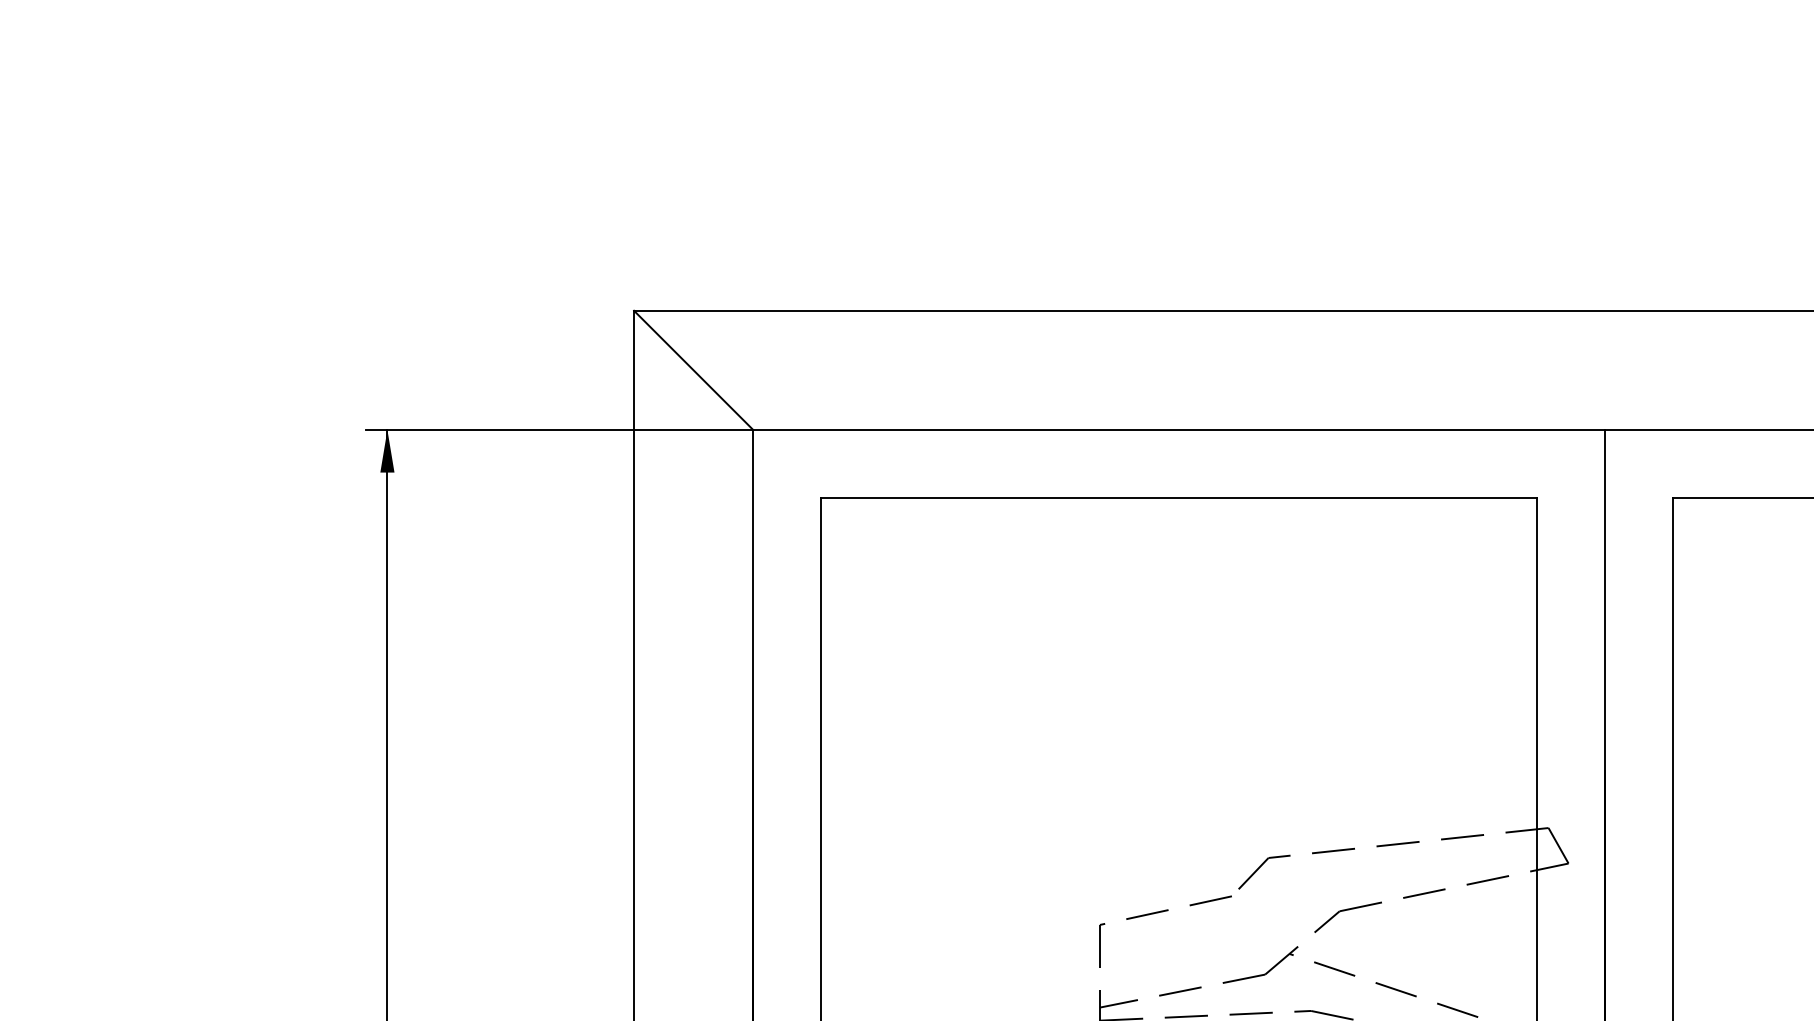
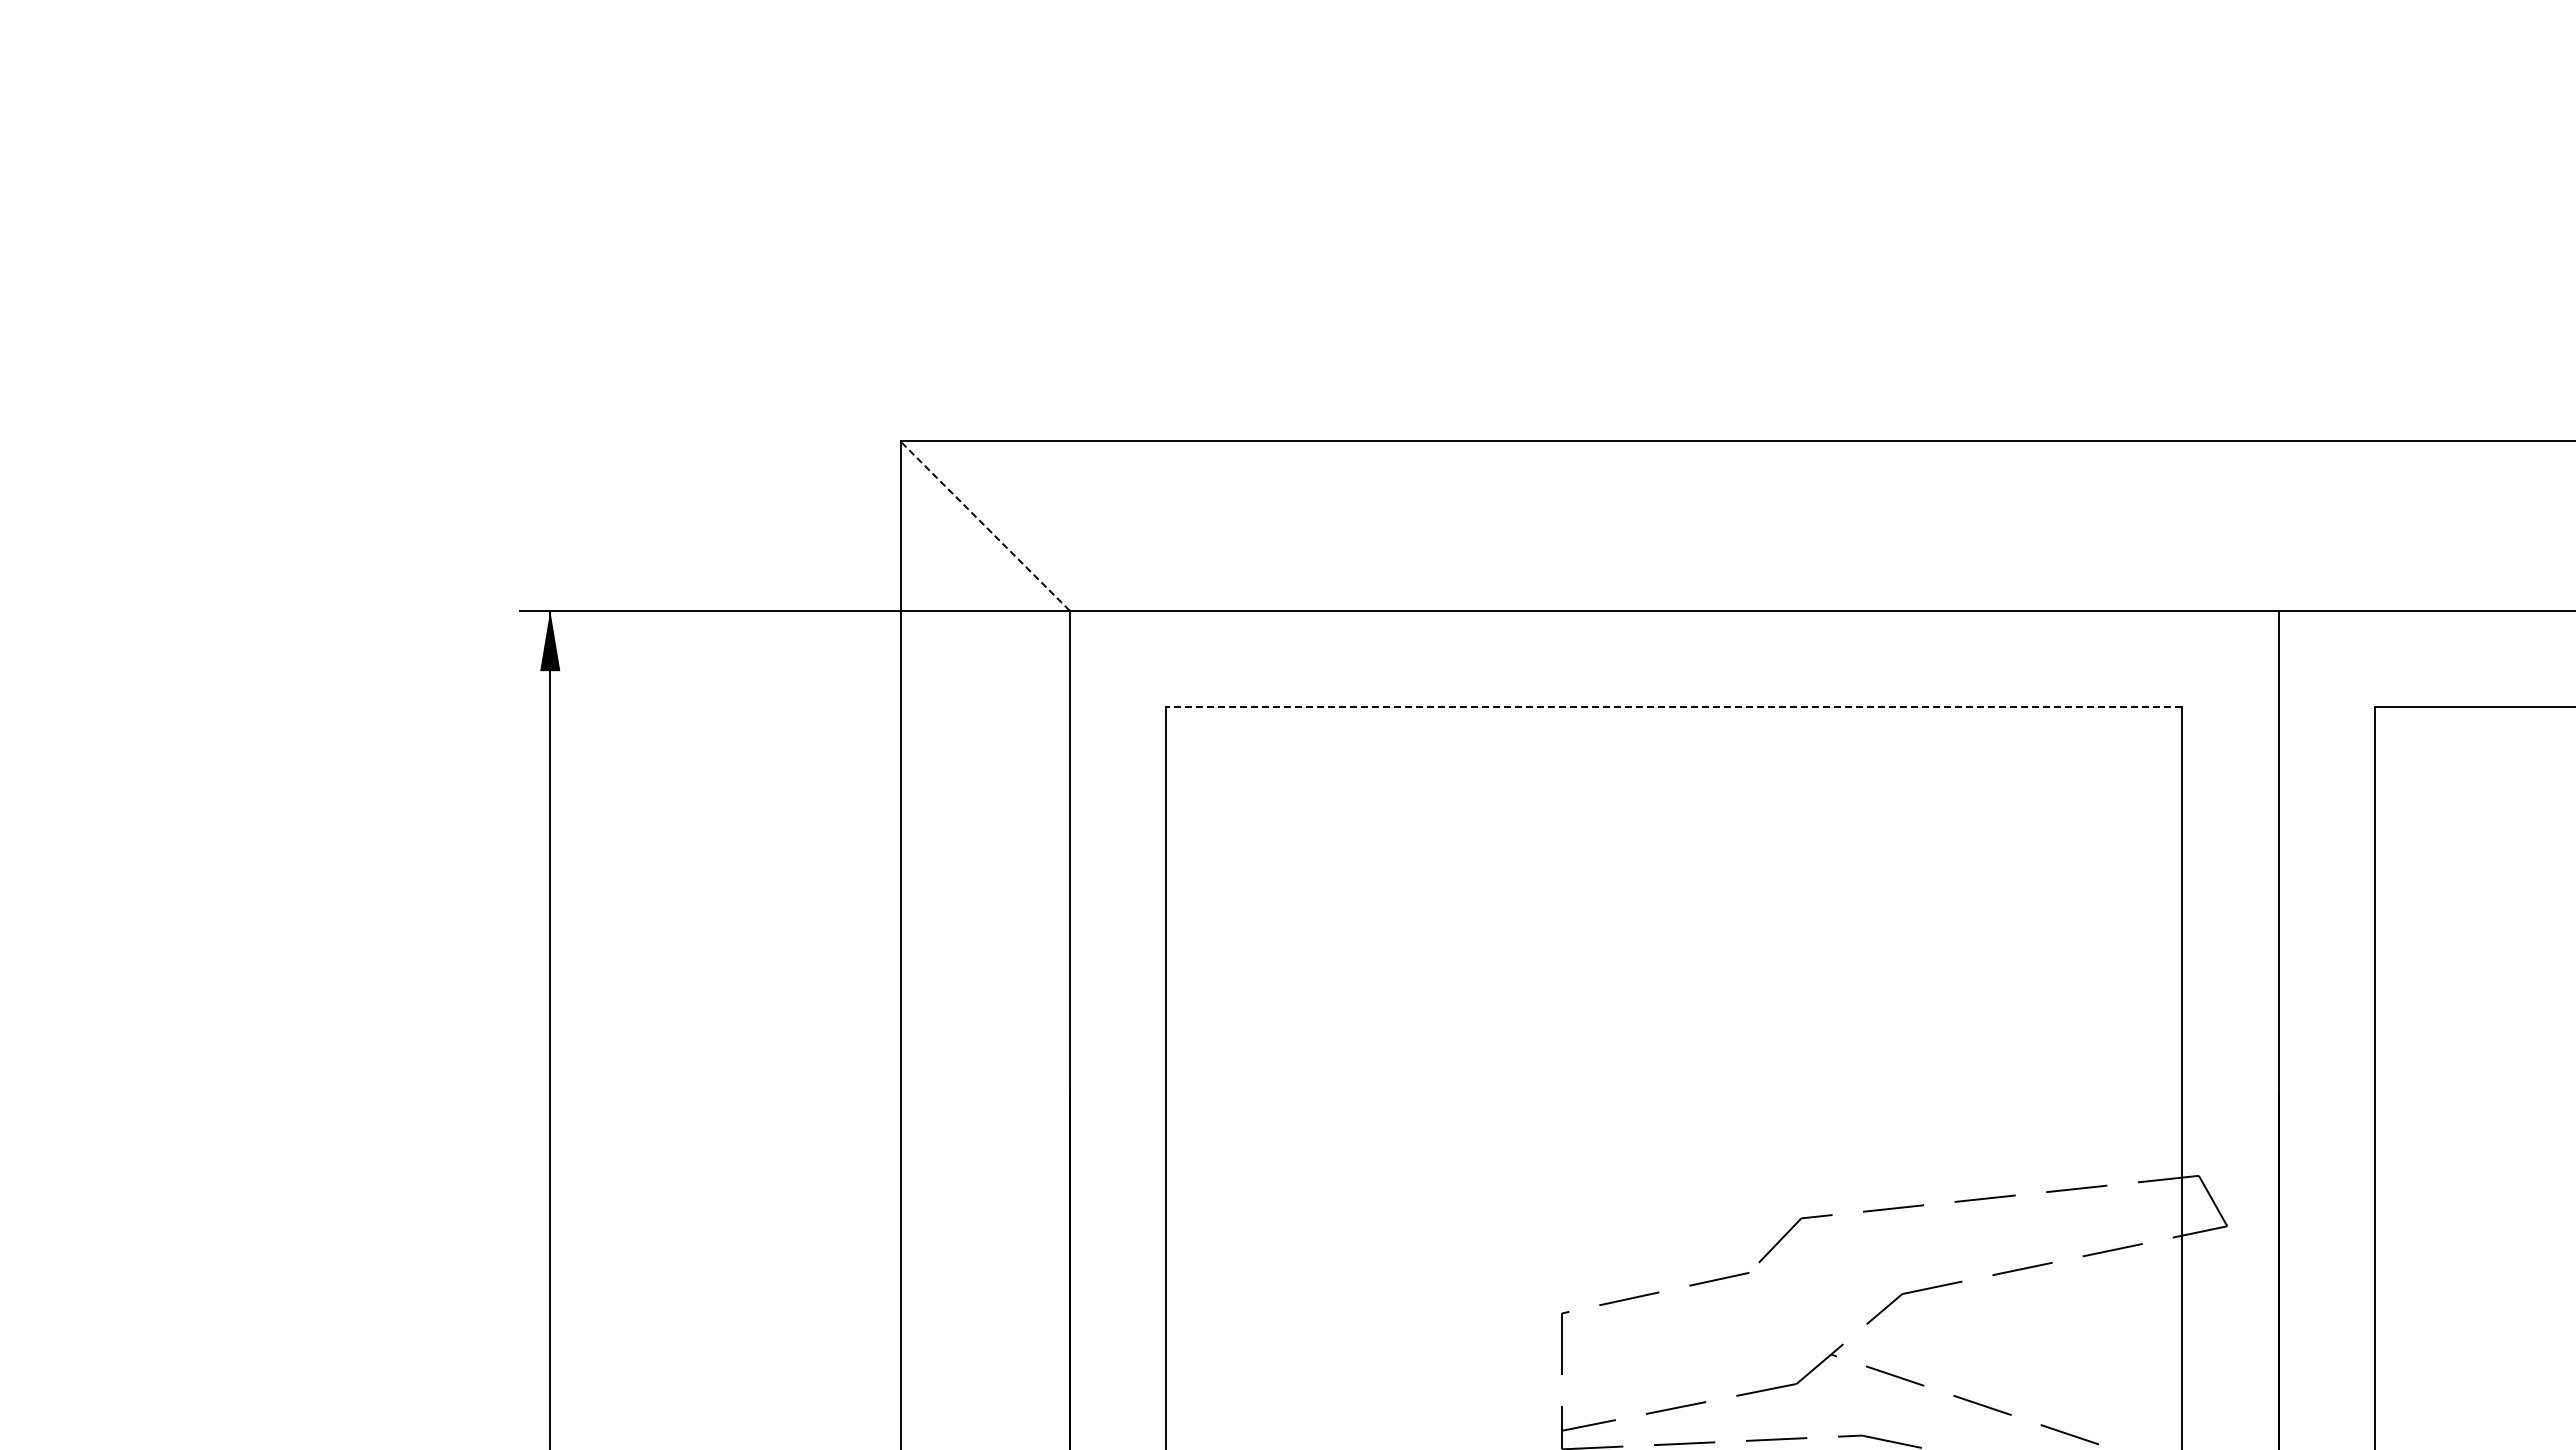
line: (693, 370) -> (985, 526), solid -> dashed
line: (1179, 498) -> (1674, 707), solid -> dashed

